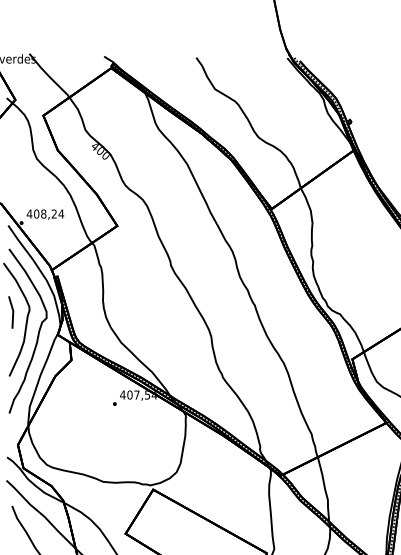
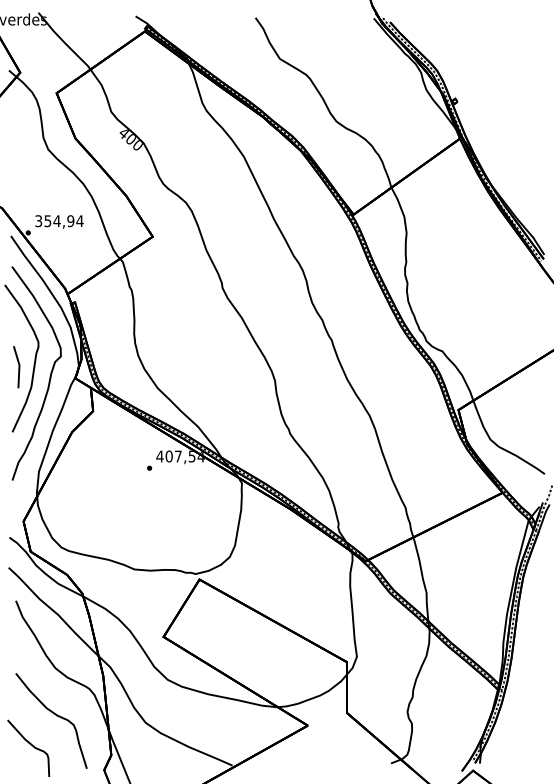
text: (41, 214) -> (54, 221), 408,24 -> 354,94
line: (12, 312) -> (18, 367), moved

